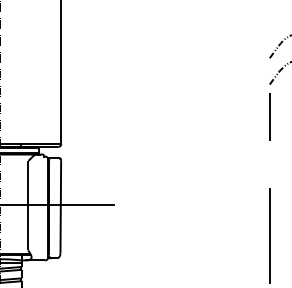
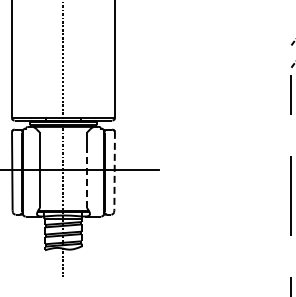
line: (60, 207) -> (114, 171), solid -> dashed
line: (28, 215) -> (87, 178), solid -> dashed

